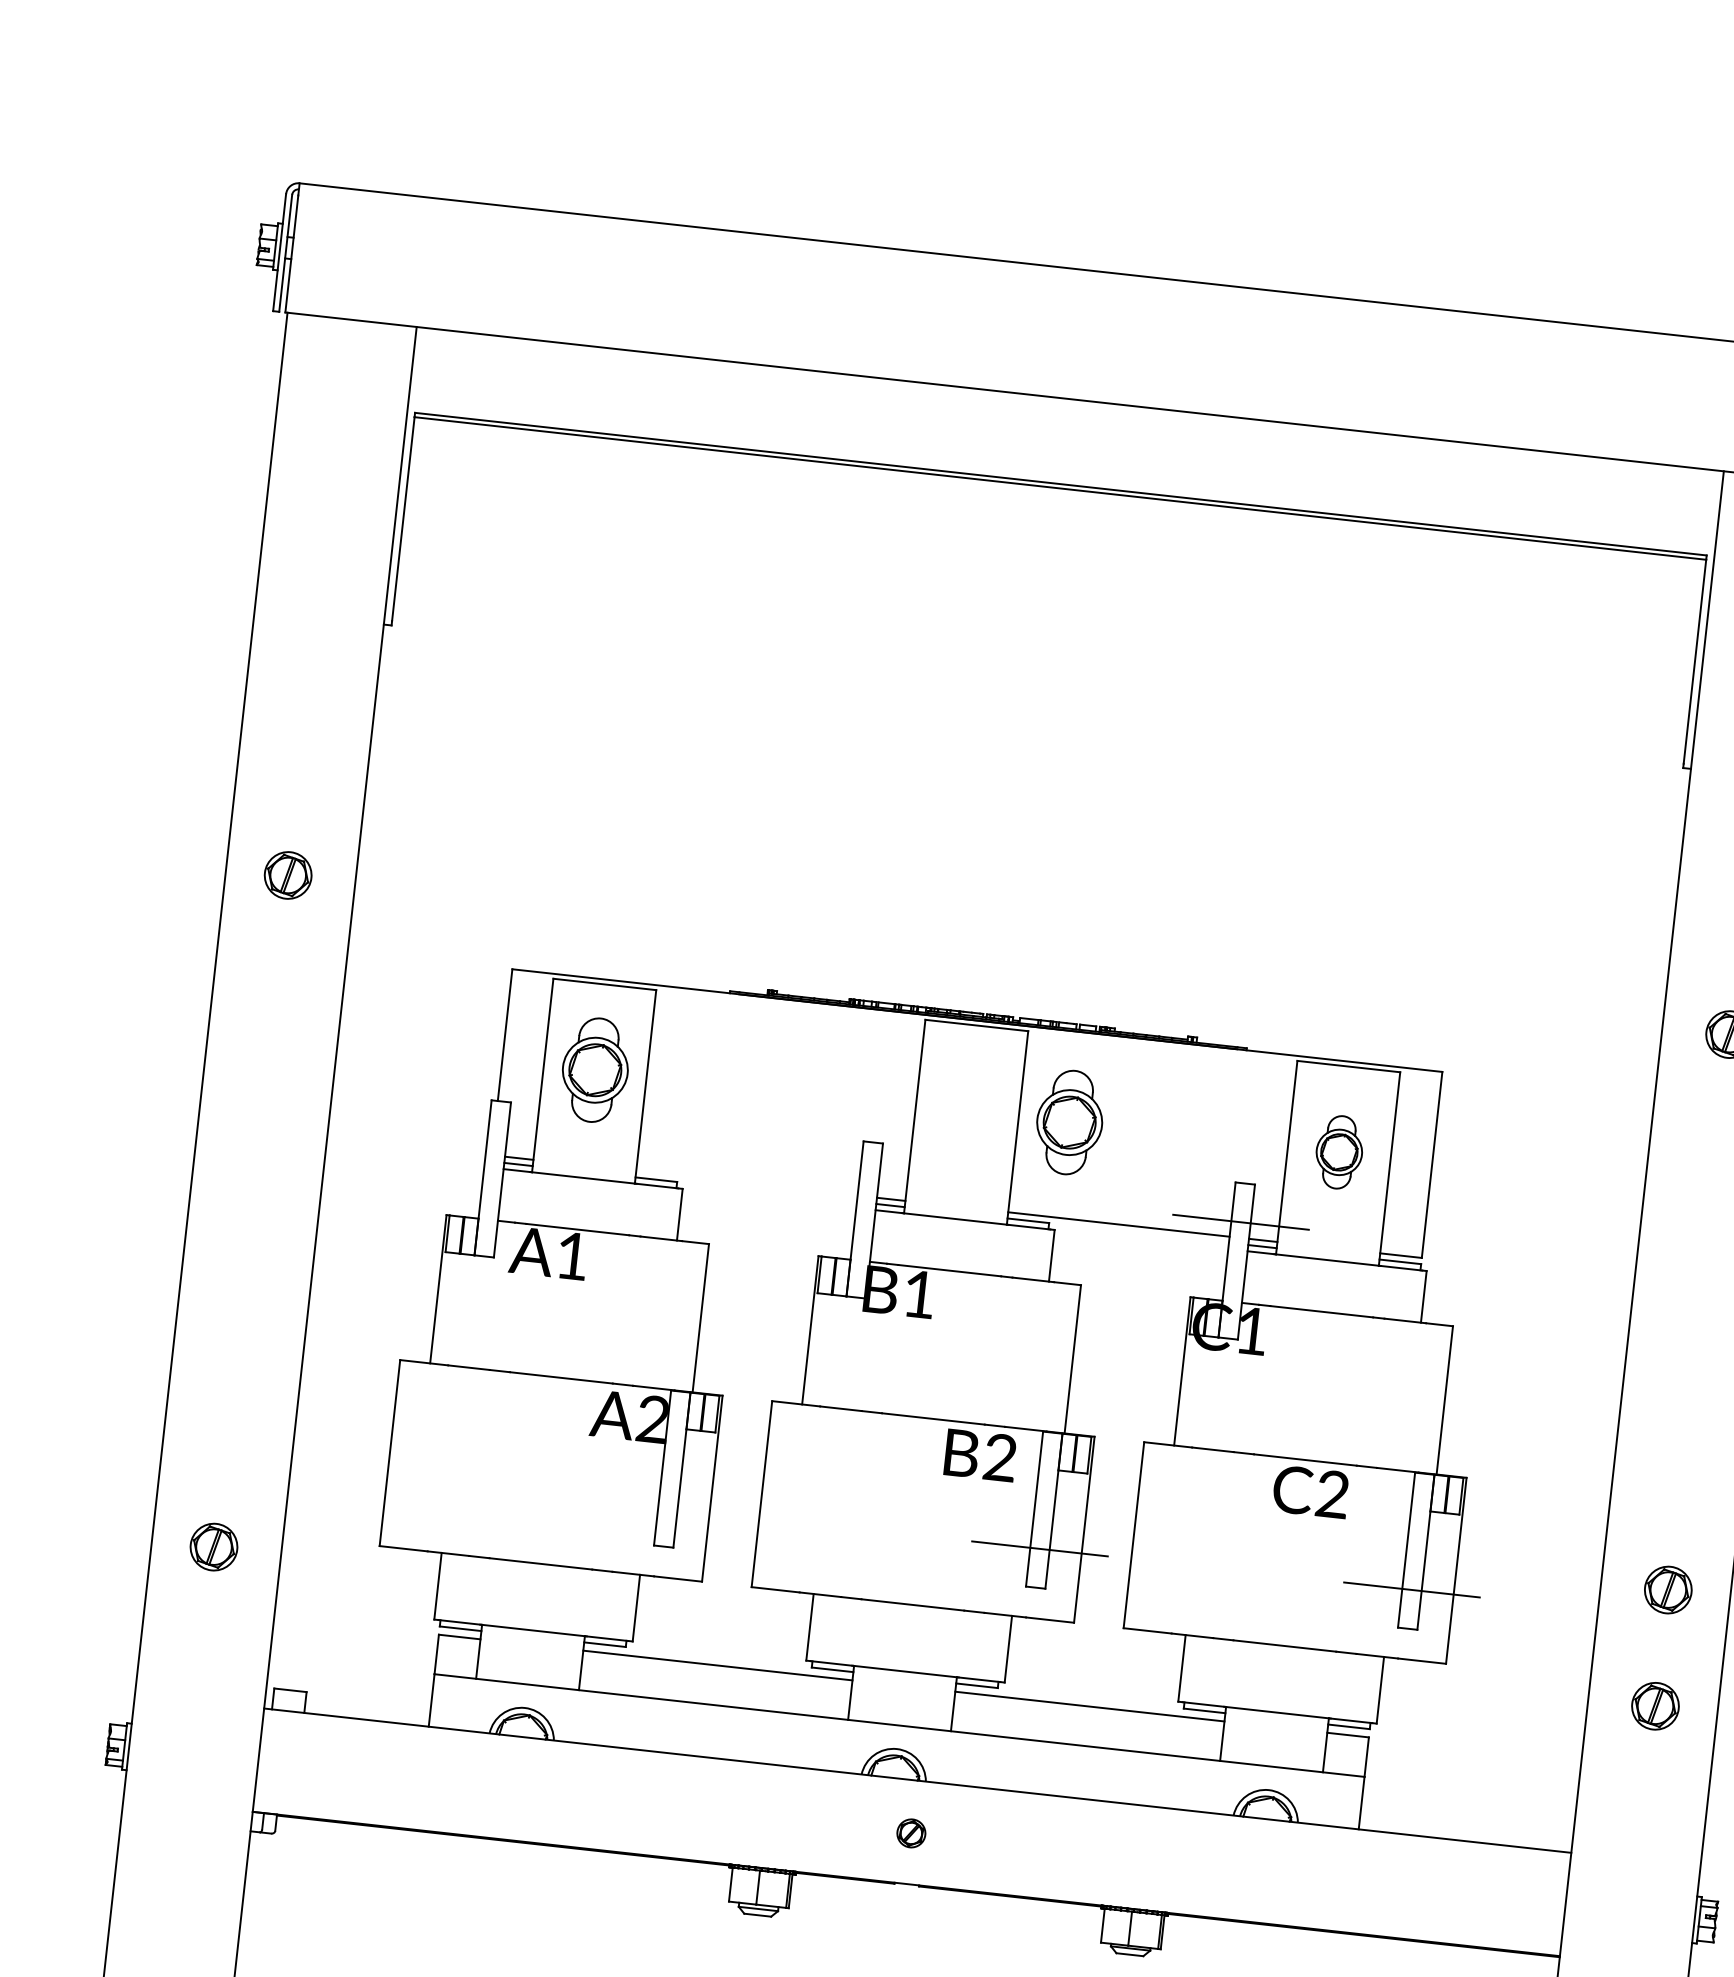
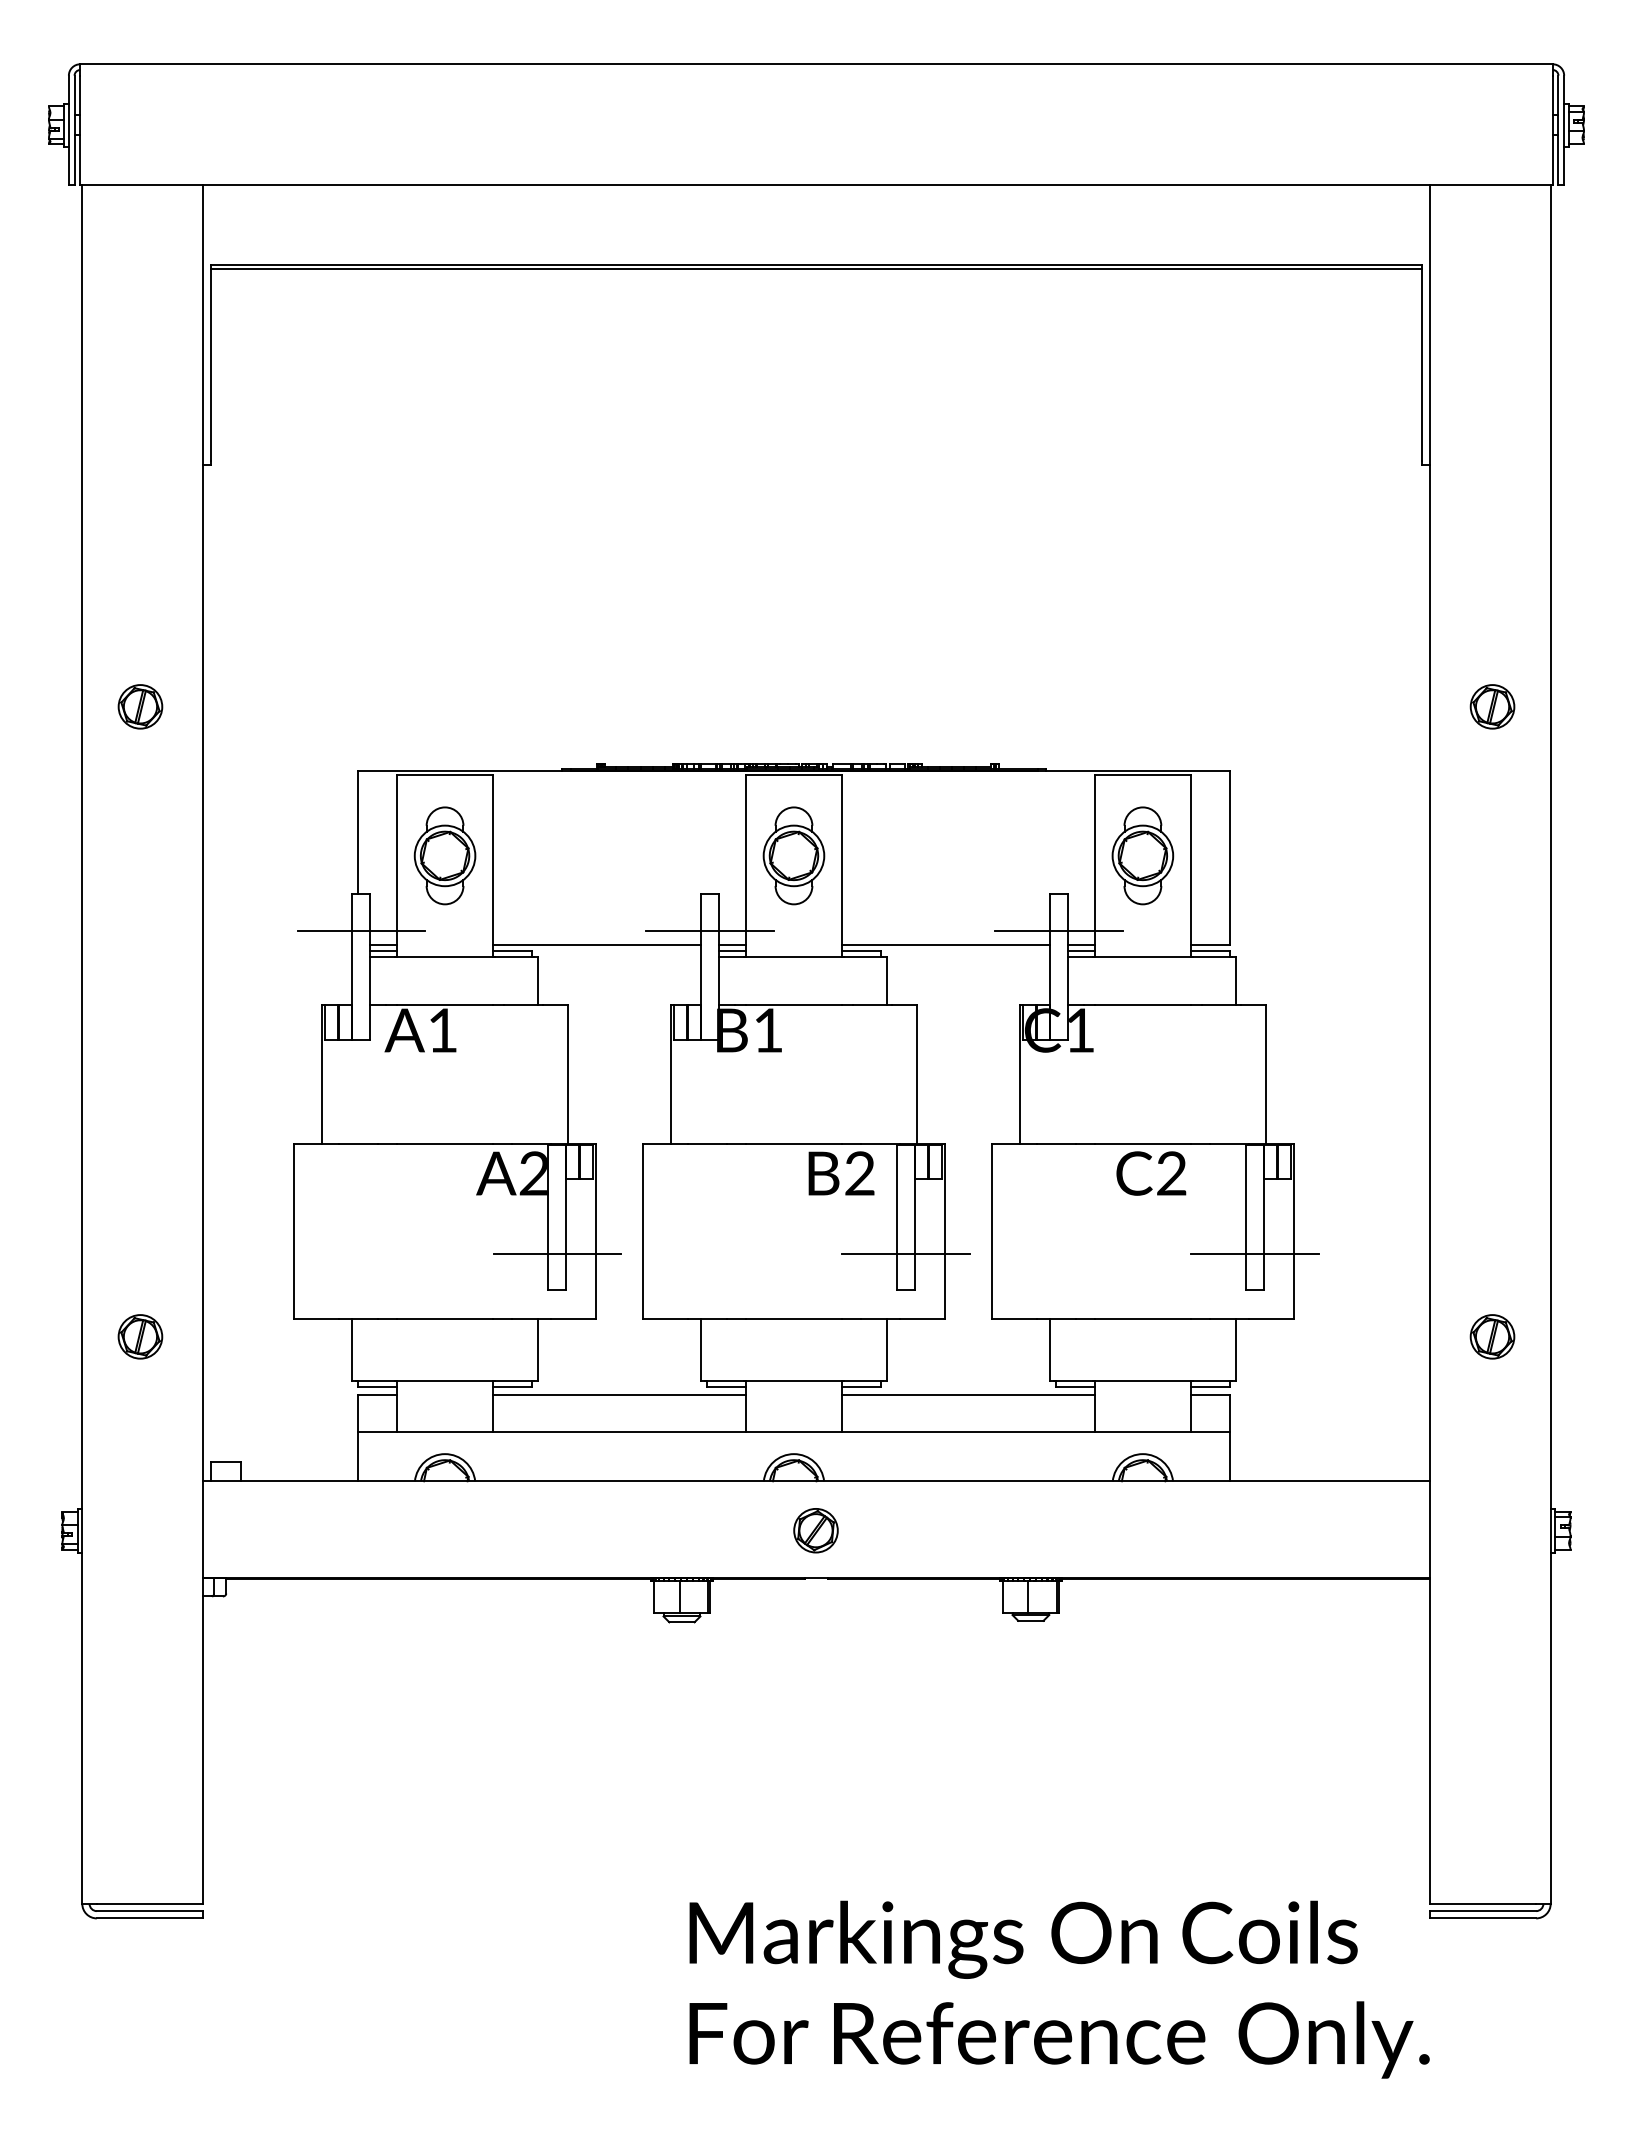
part: (1069, 1122) -> (793, 855), moved
line: (496, 1139) -> (360, 930), added
part: (1338, 1151) -> (1142, 855), size x1.43
line: (868, 1180) -> (709, 930), added
line: (746, 1183) -> (596, 945), added
line: (667, 1508) -> (556, 1254), added
part: (1668, 1589) -> (1492, 1227), removed
part: (910, 1833) -> (815, 1530), size x1.67

